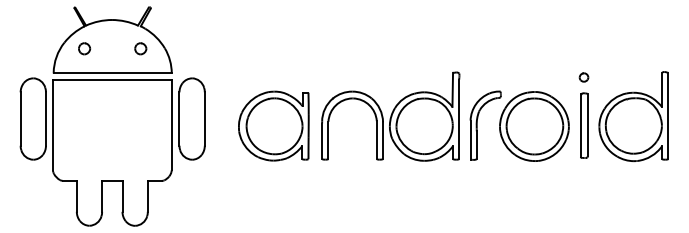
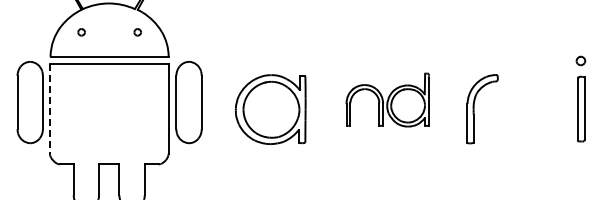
part: (84, 48) -> (81, 31), size x0.6
part: (140, 48) -> (137, 31), size x0.6
part: (390, 116) -> (387, 99), size x0.6
line: (53, 125) -> (50, 108), solid -> dashed
part: (534, 126) -> (531, 109), removed

